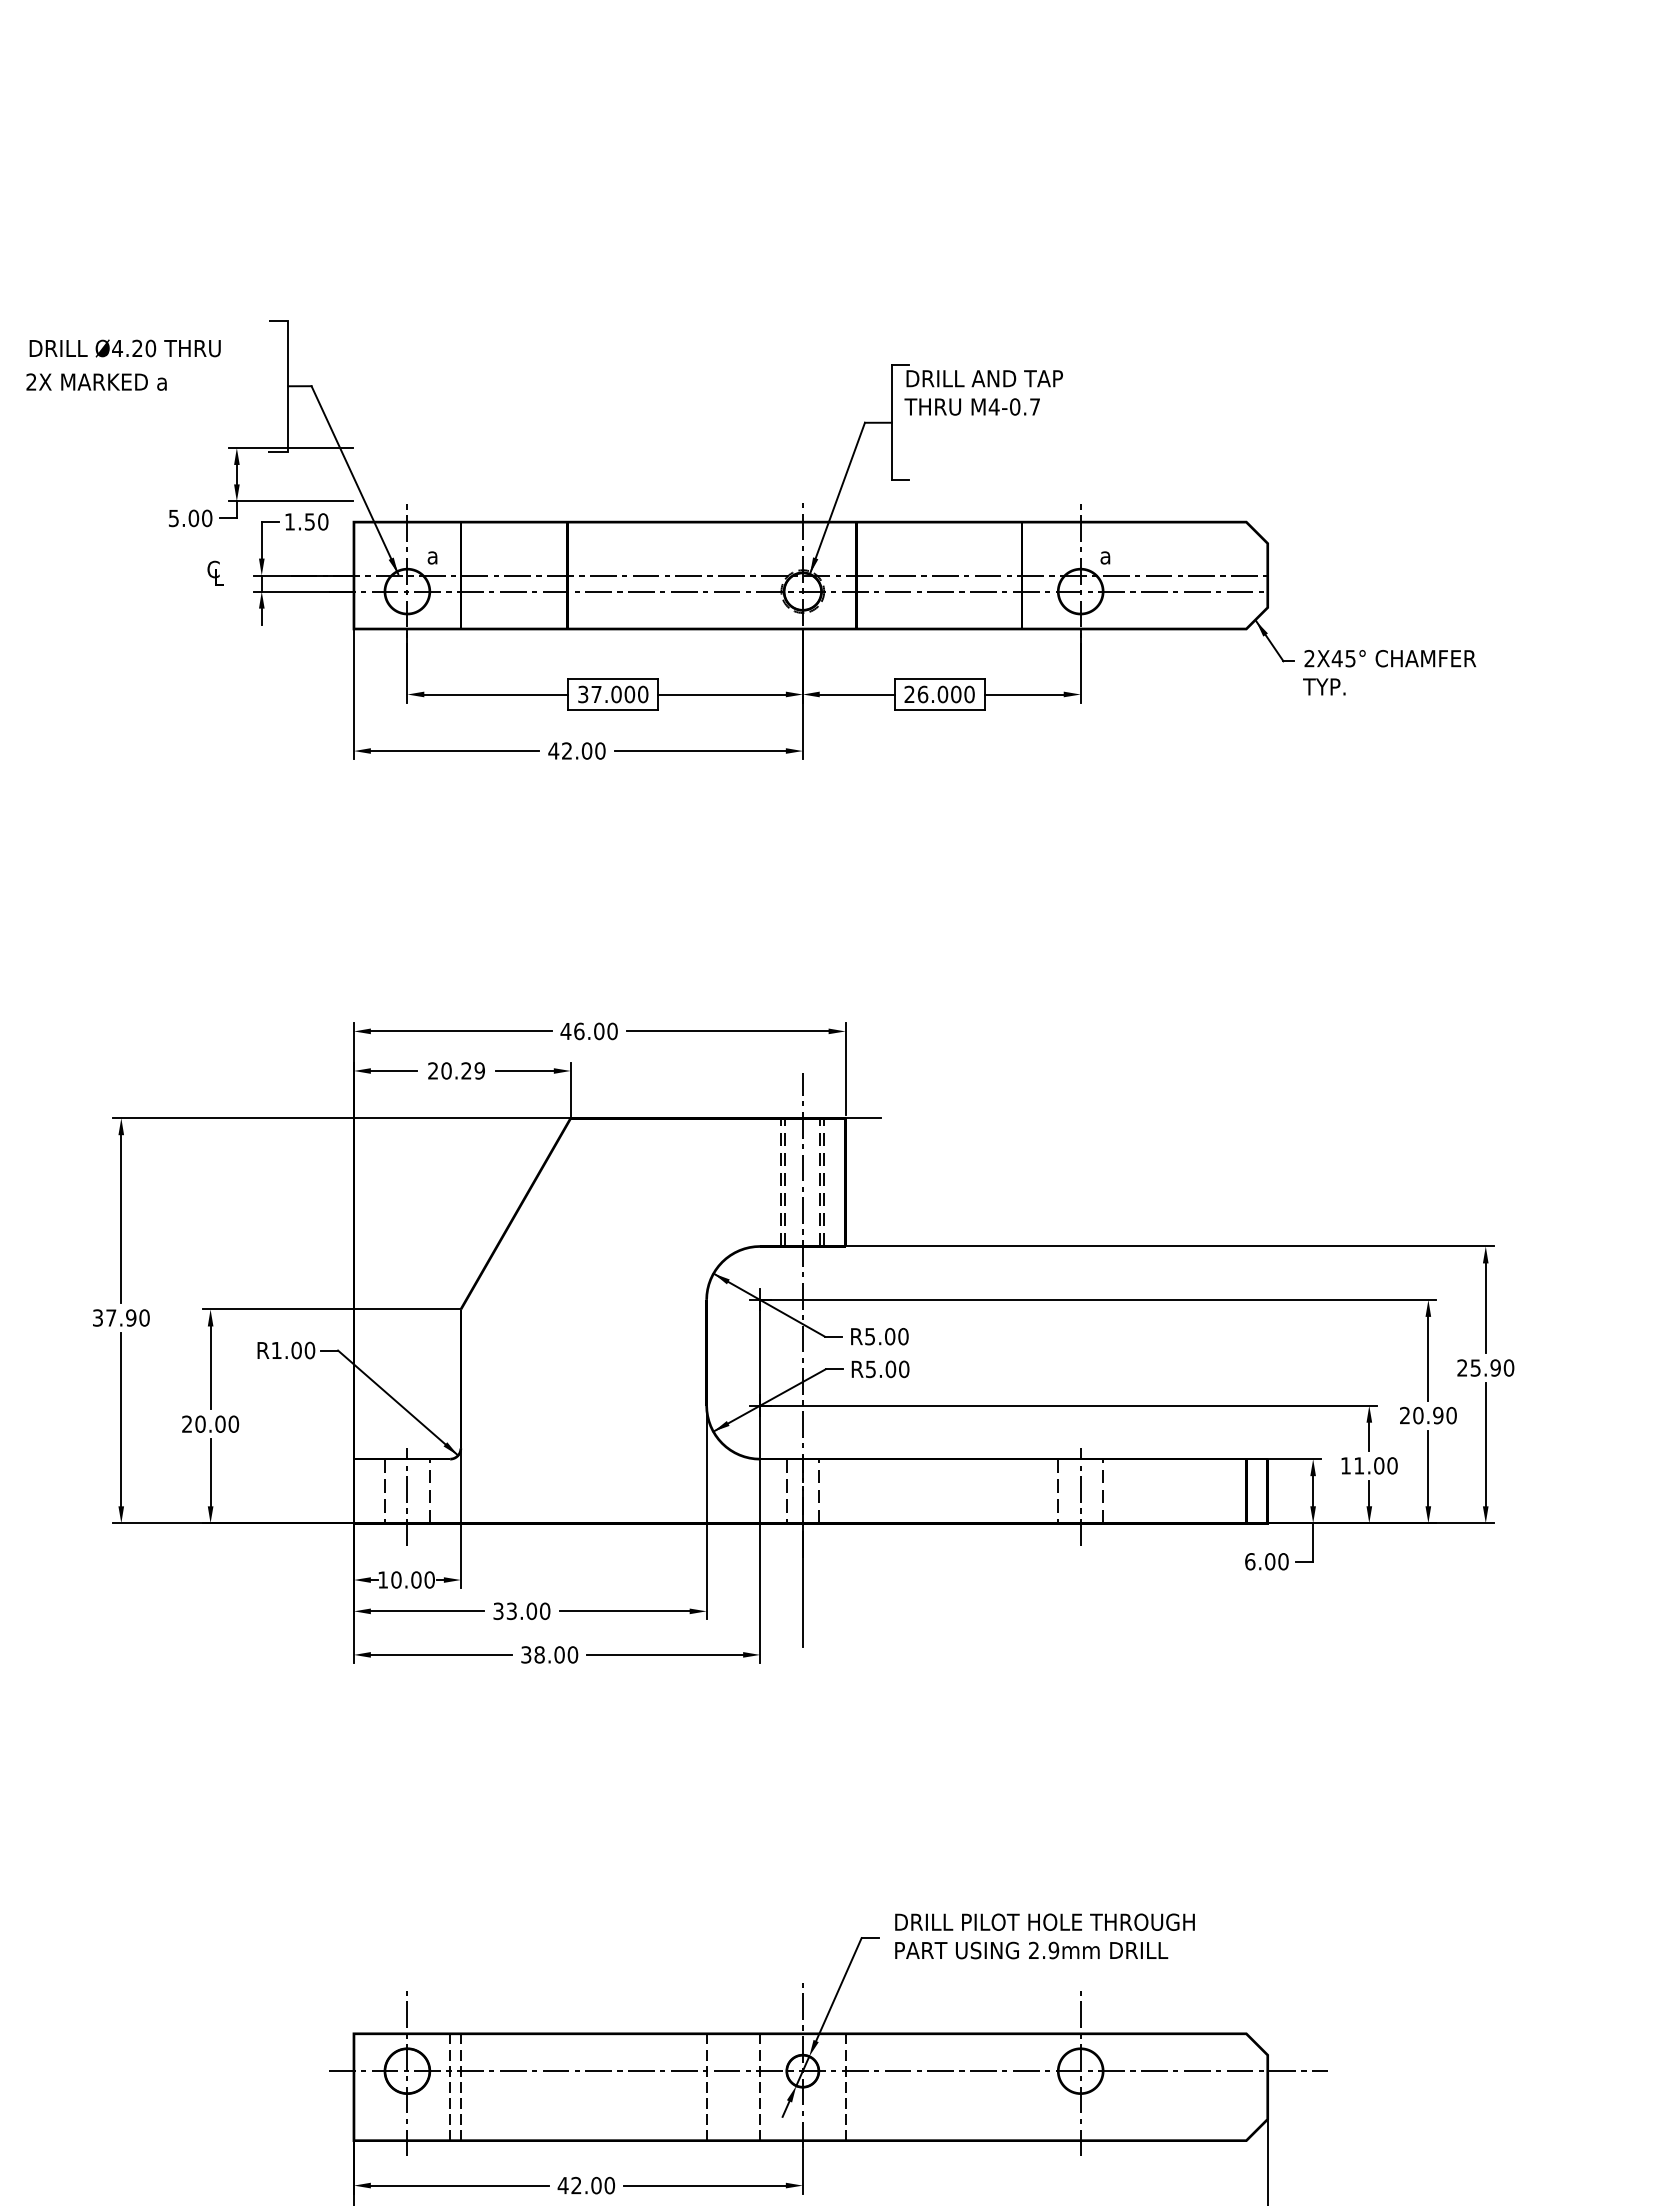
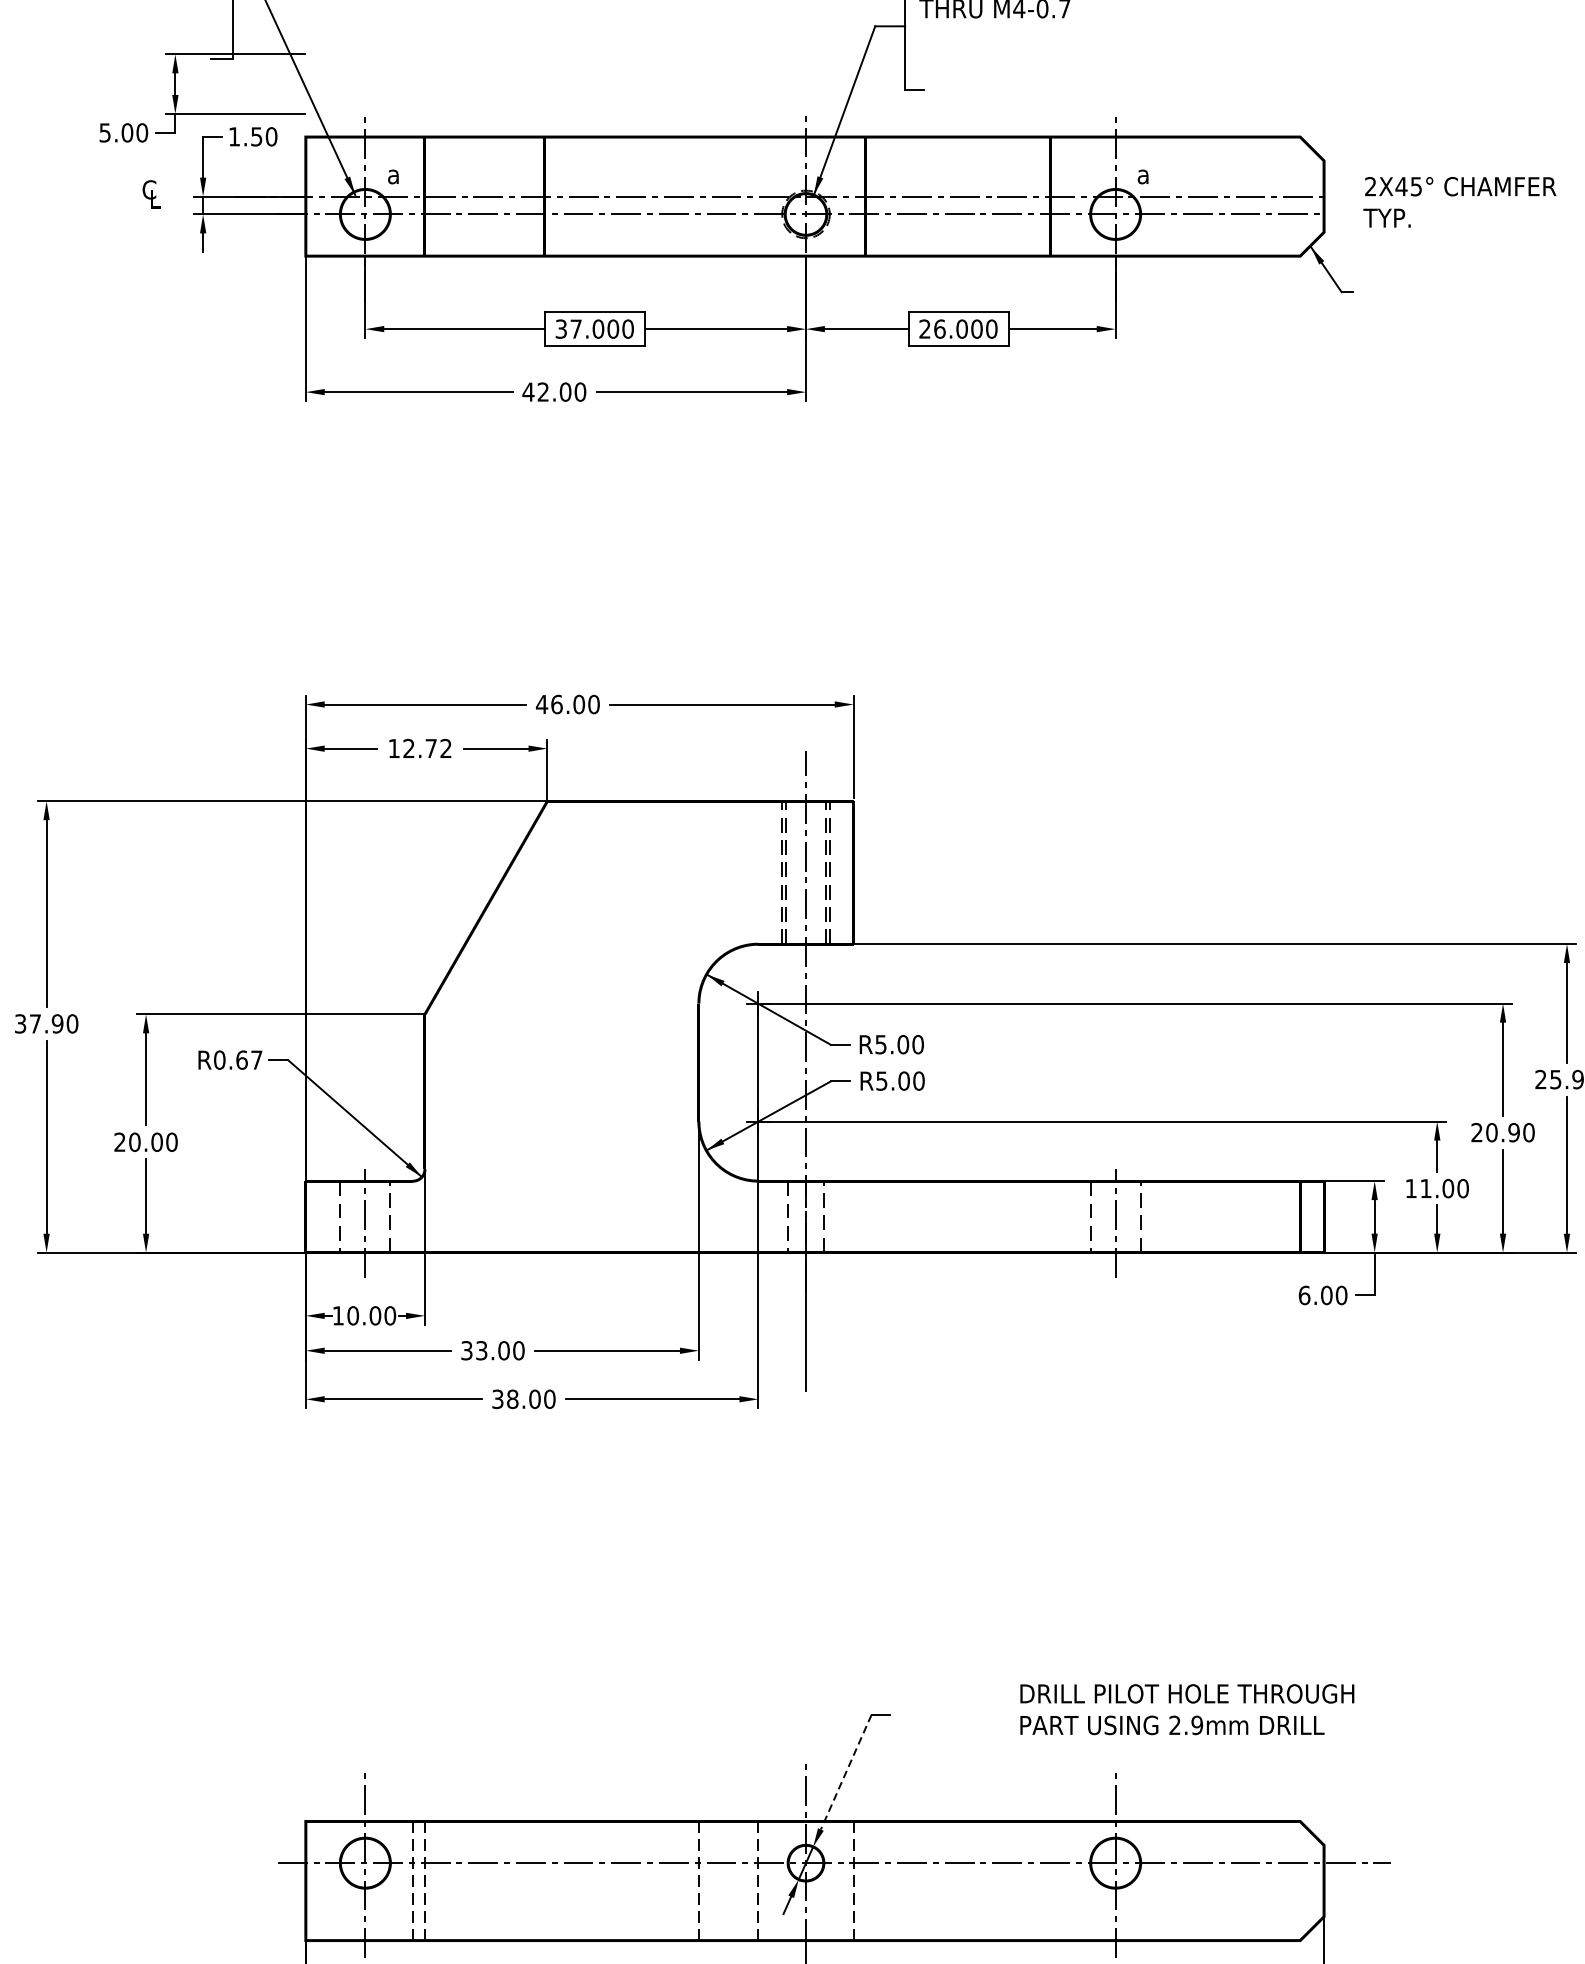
text: (1389, 672) -> (1459, 202), moved
text: (456, 1070) -> (420, 748), 20.29 -> 12.72
line: (863, 1118) -> (873, 801), removed
text: (293, 1350) -> (238, 1060), R1.00 -> R0.67
text: (1044, 1936) -> (1186, 1709), moved
line: (838, 1990) -> (845, 1773), solid -> dashed

